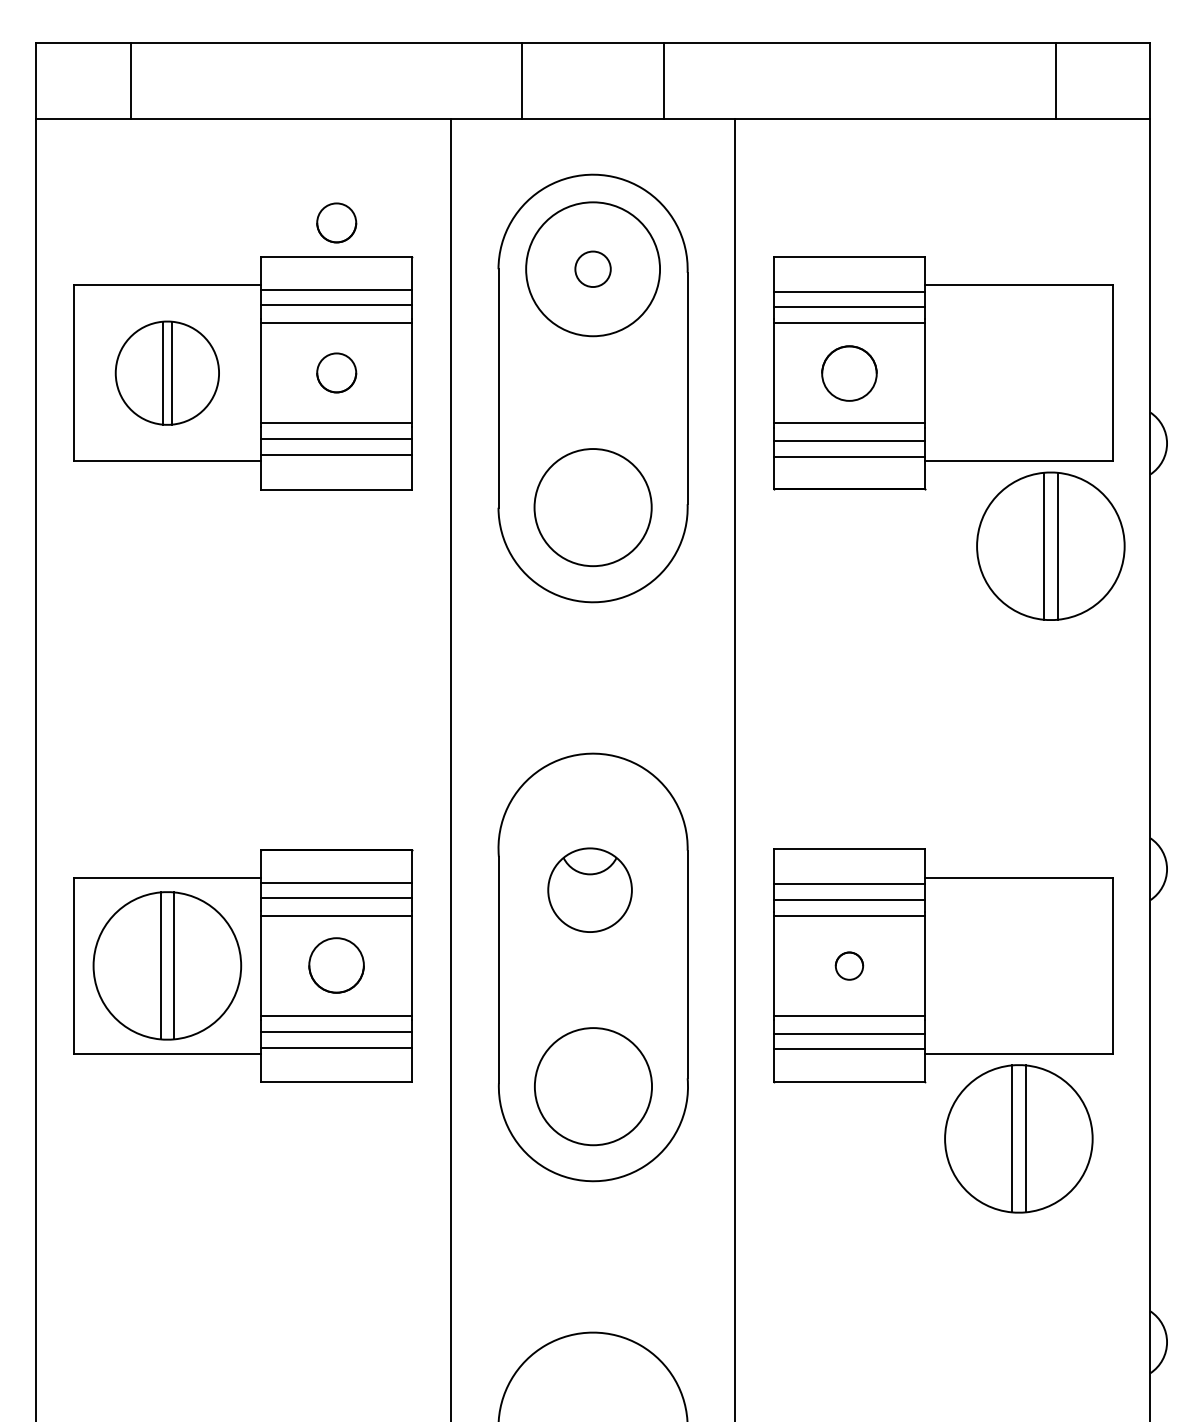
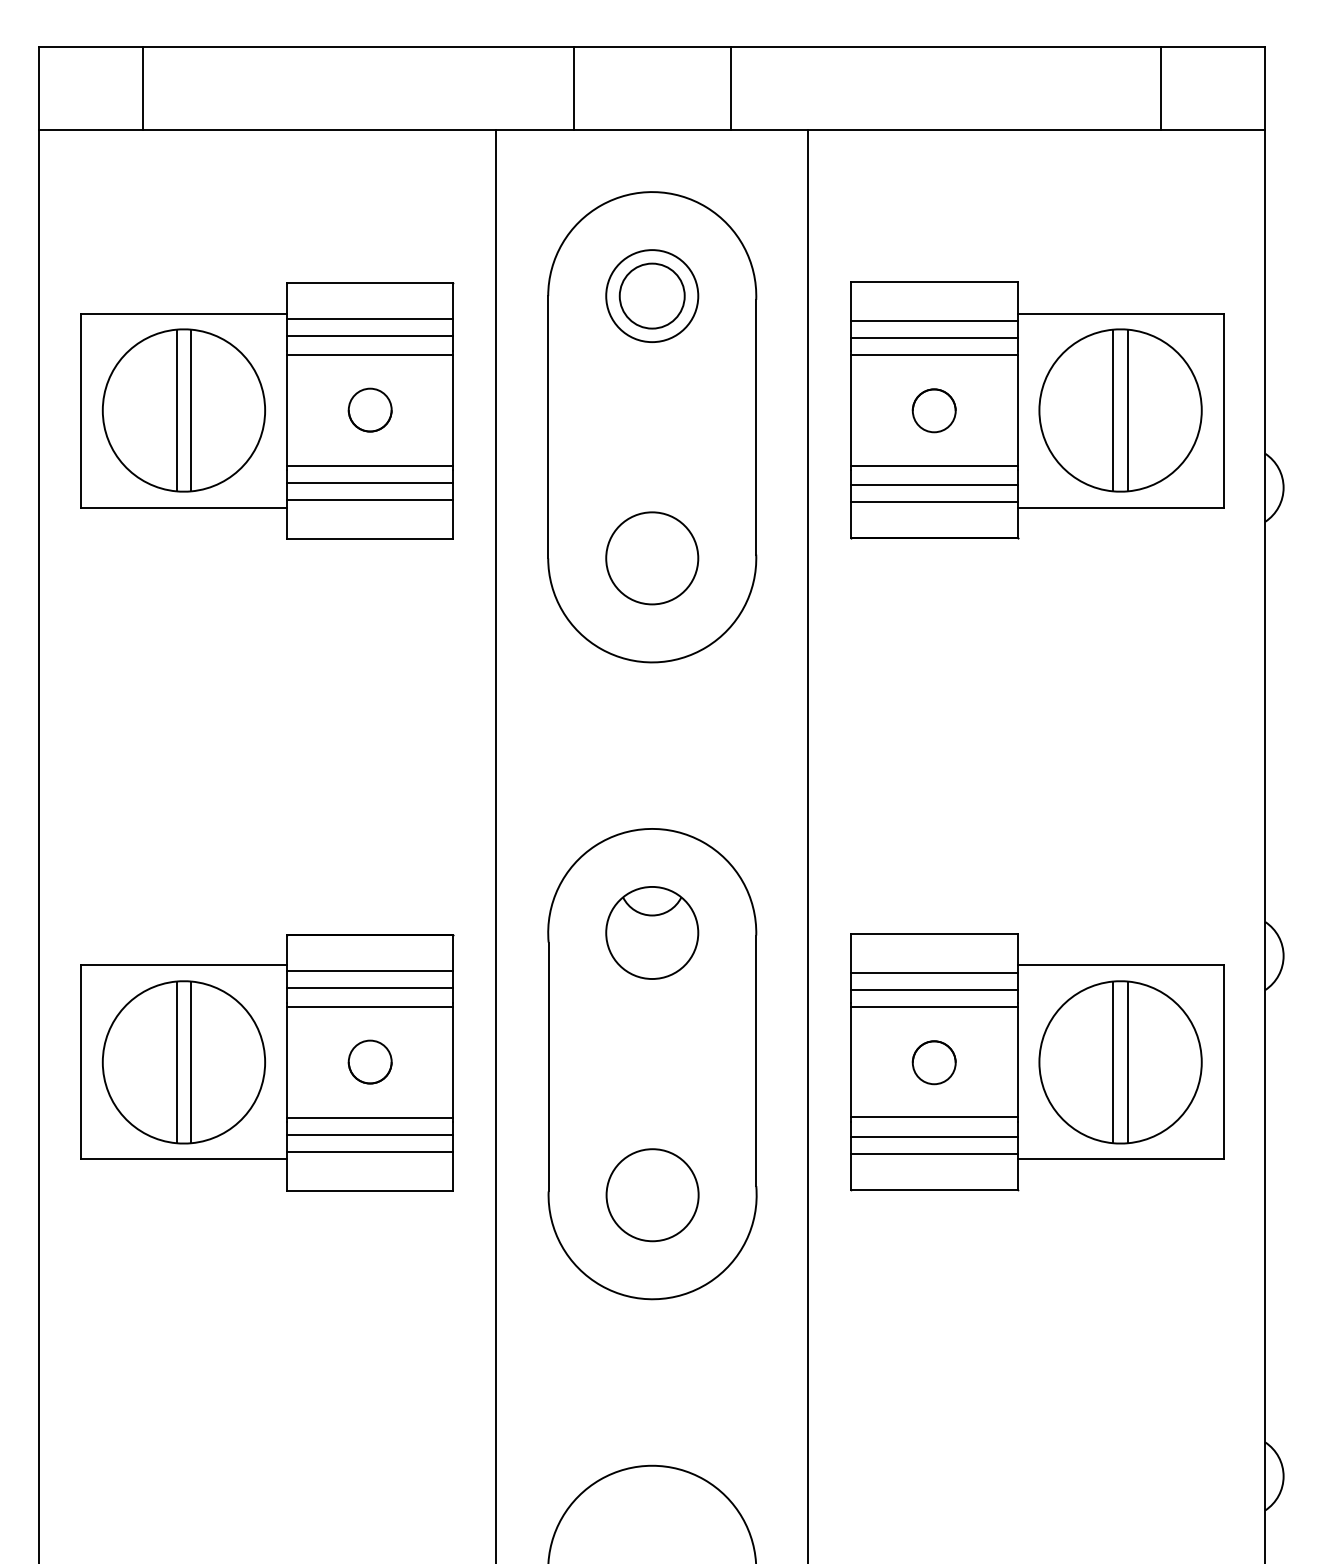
part: (336, 222) -> (369, 244), removed
circle: (592, 268) -> (651, 295), size x1.67
circle: (592, 269) -> (651, 296), size x0.62
part: (167, 372) -> (184, 409), size x1.43
part: (849, 373) -> (934, 410), size x0.71
circle: (592, 507) -> (651, 558), size x0.71
part: (1050, 545) -> (1120, 409), moved
part: (589, 889) -> (651, 932), moved
part: (336, 965) -> (369, 1061), size x0.71
part: (849, 965) -> (934, 1061), size x1.43
circle: (593, 1086) -> (652, 1195), size x0.71
part: (1018, 1138) -> (1120, 1061), moved

